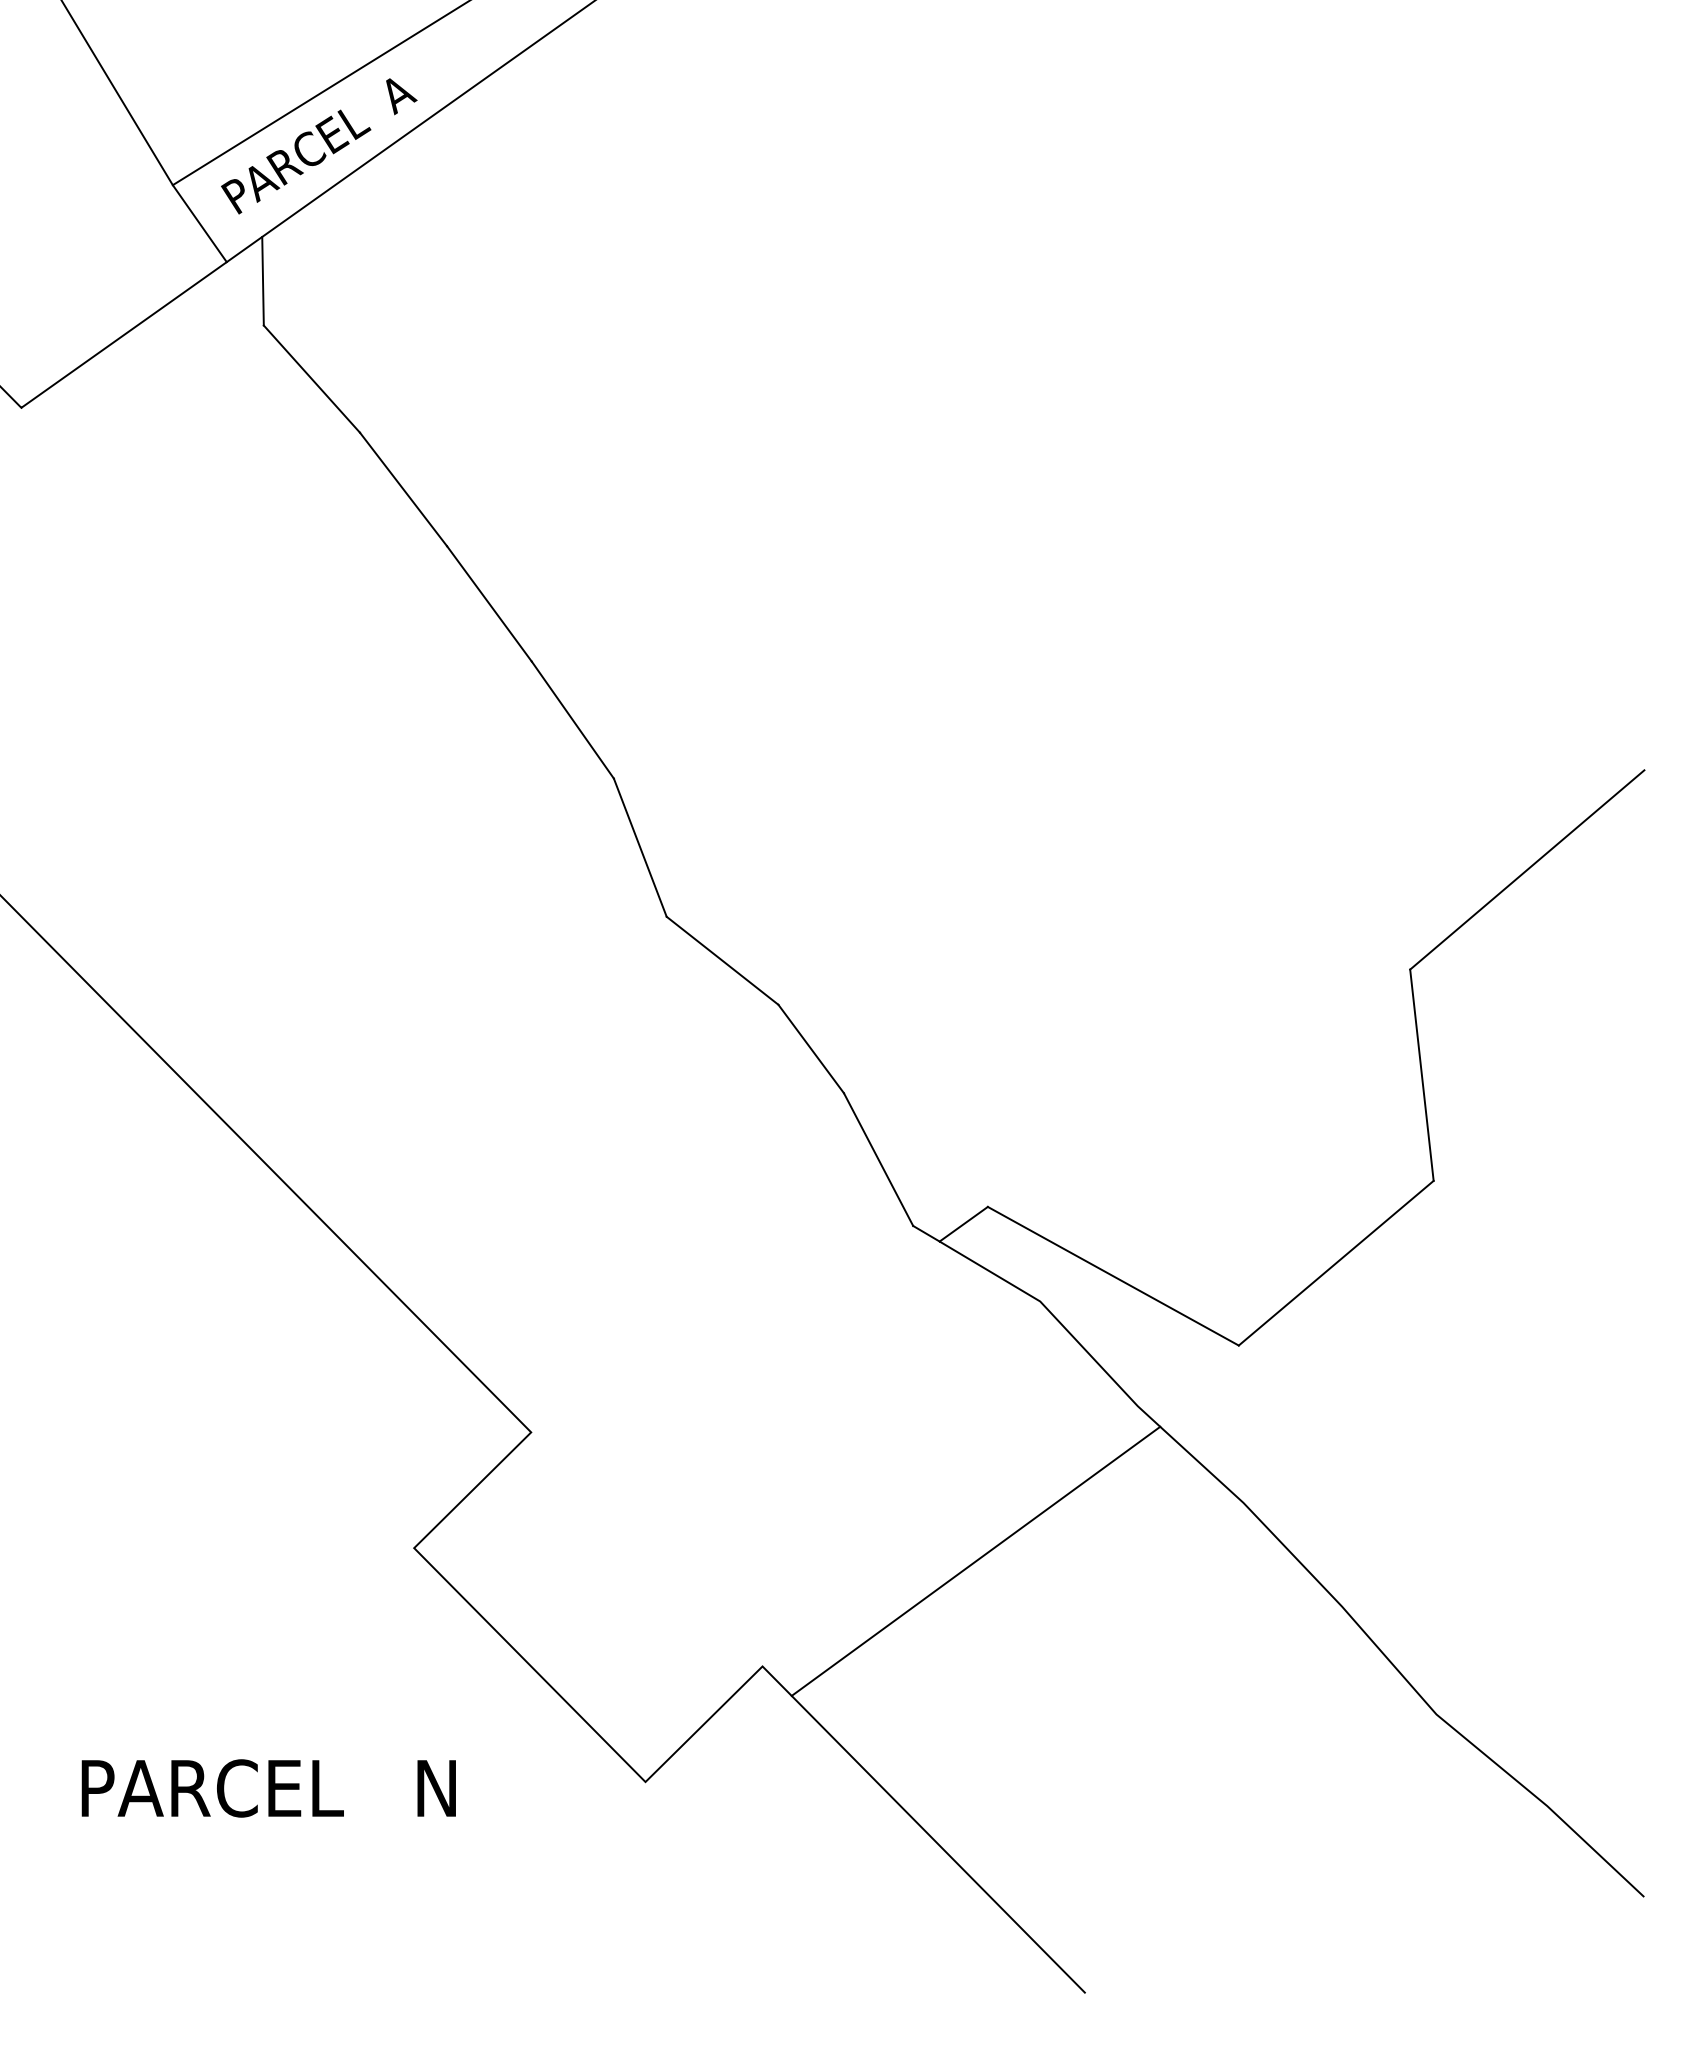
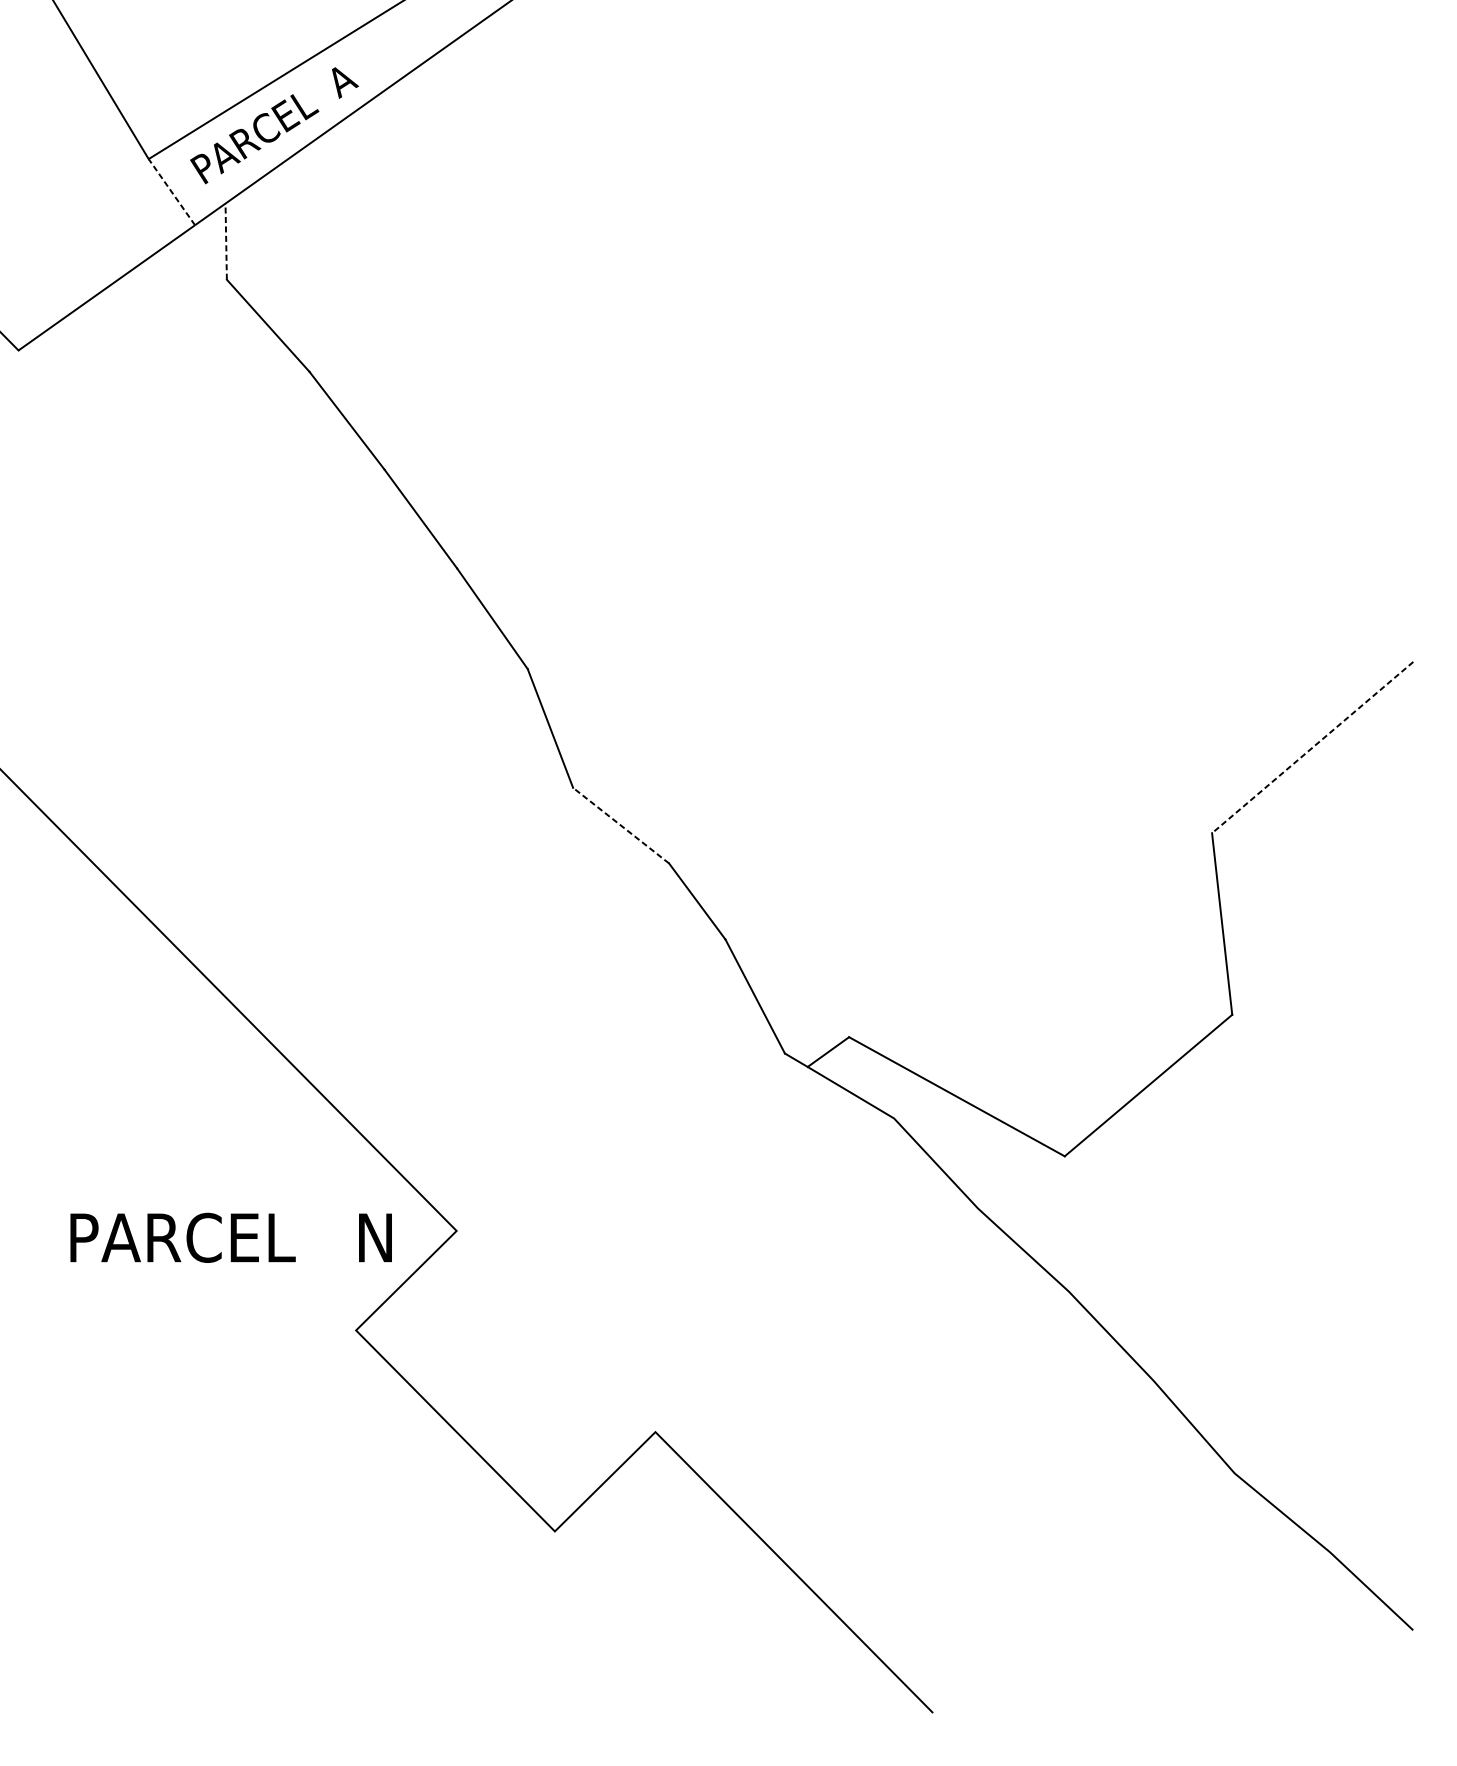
line: (199, 223) -> (171, 192), solid -> dashed
line: (263, 280) -> (226, 241), solid -> dashed
line: (1527, 869) -> (1312, 747), solid -> dashed
line: (722, 960) -> (621, 825), solid -> dashed
line: (975, 1560) -> (838, 1341), removed
text: (268, 1788) -> (230, 1237), moved

